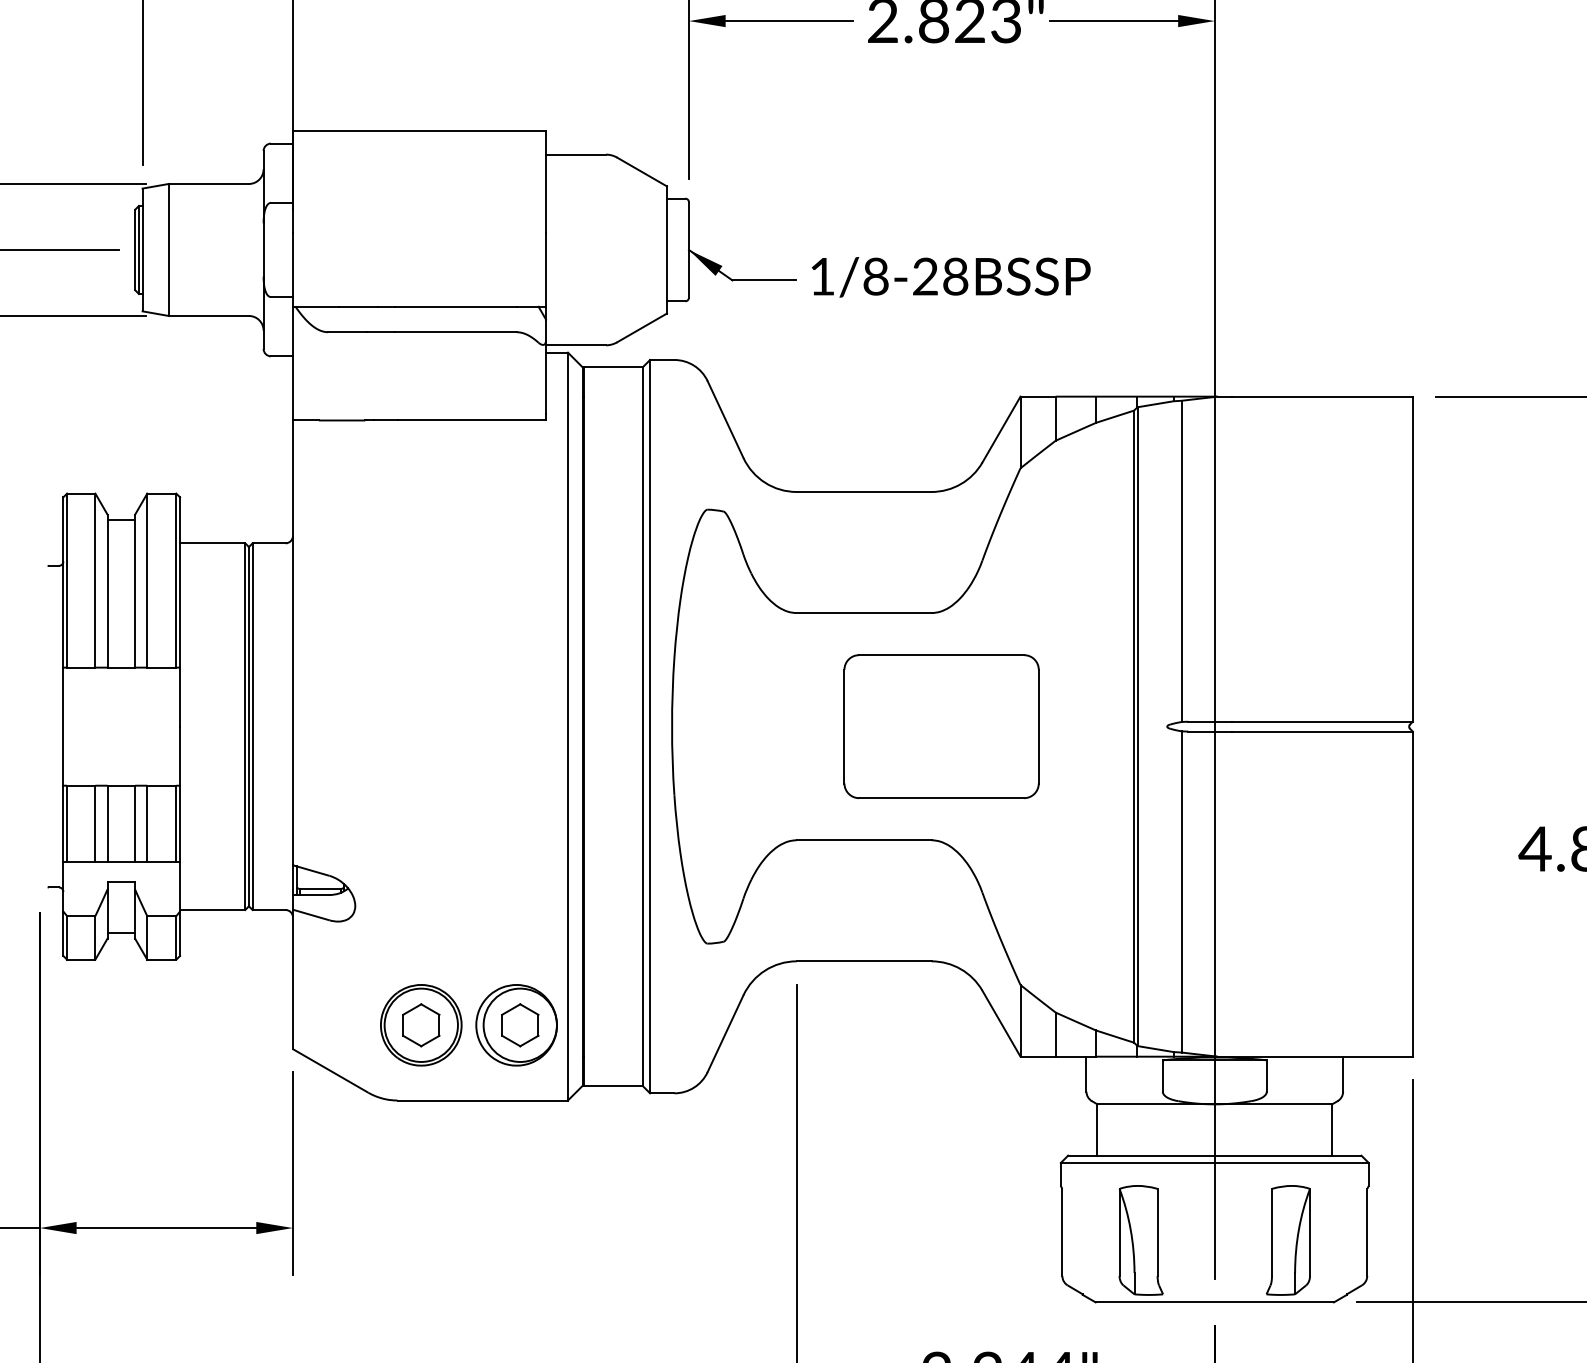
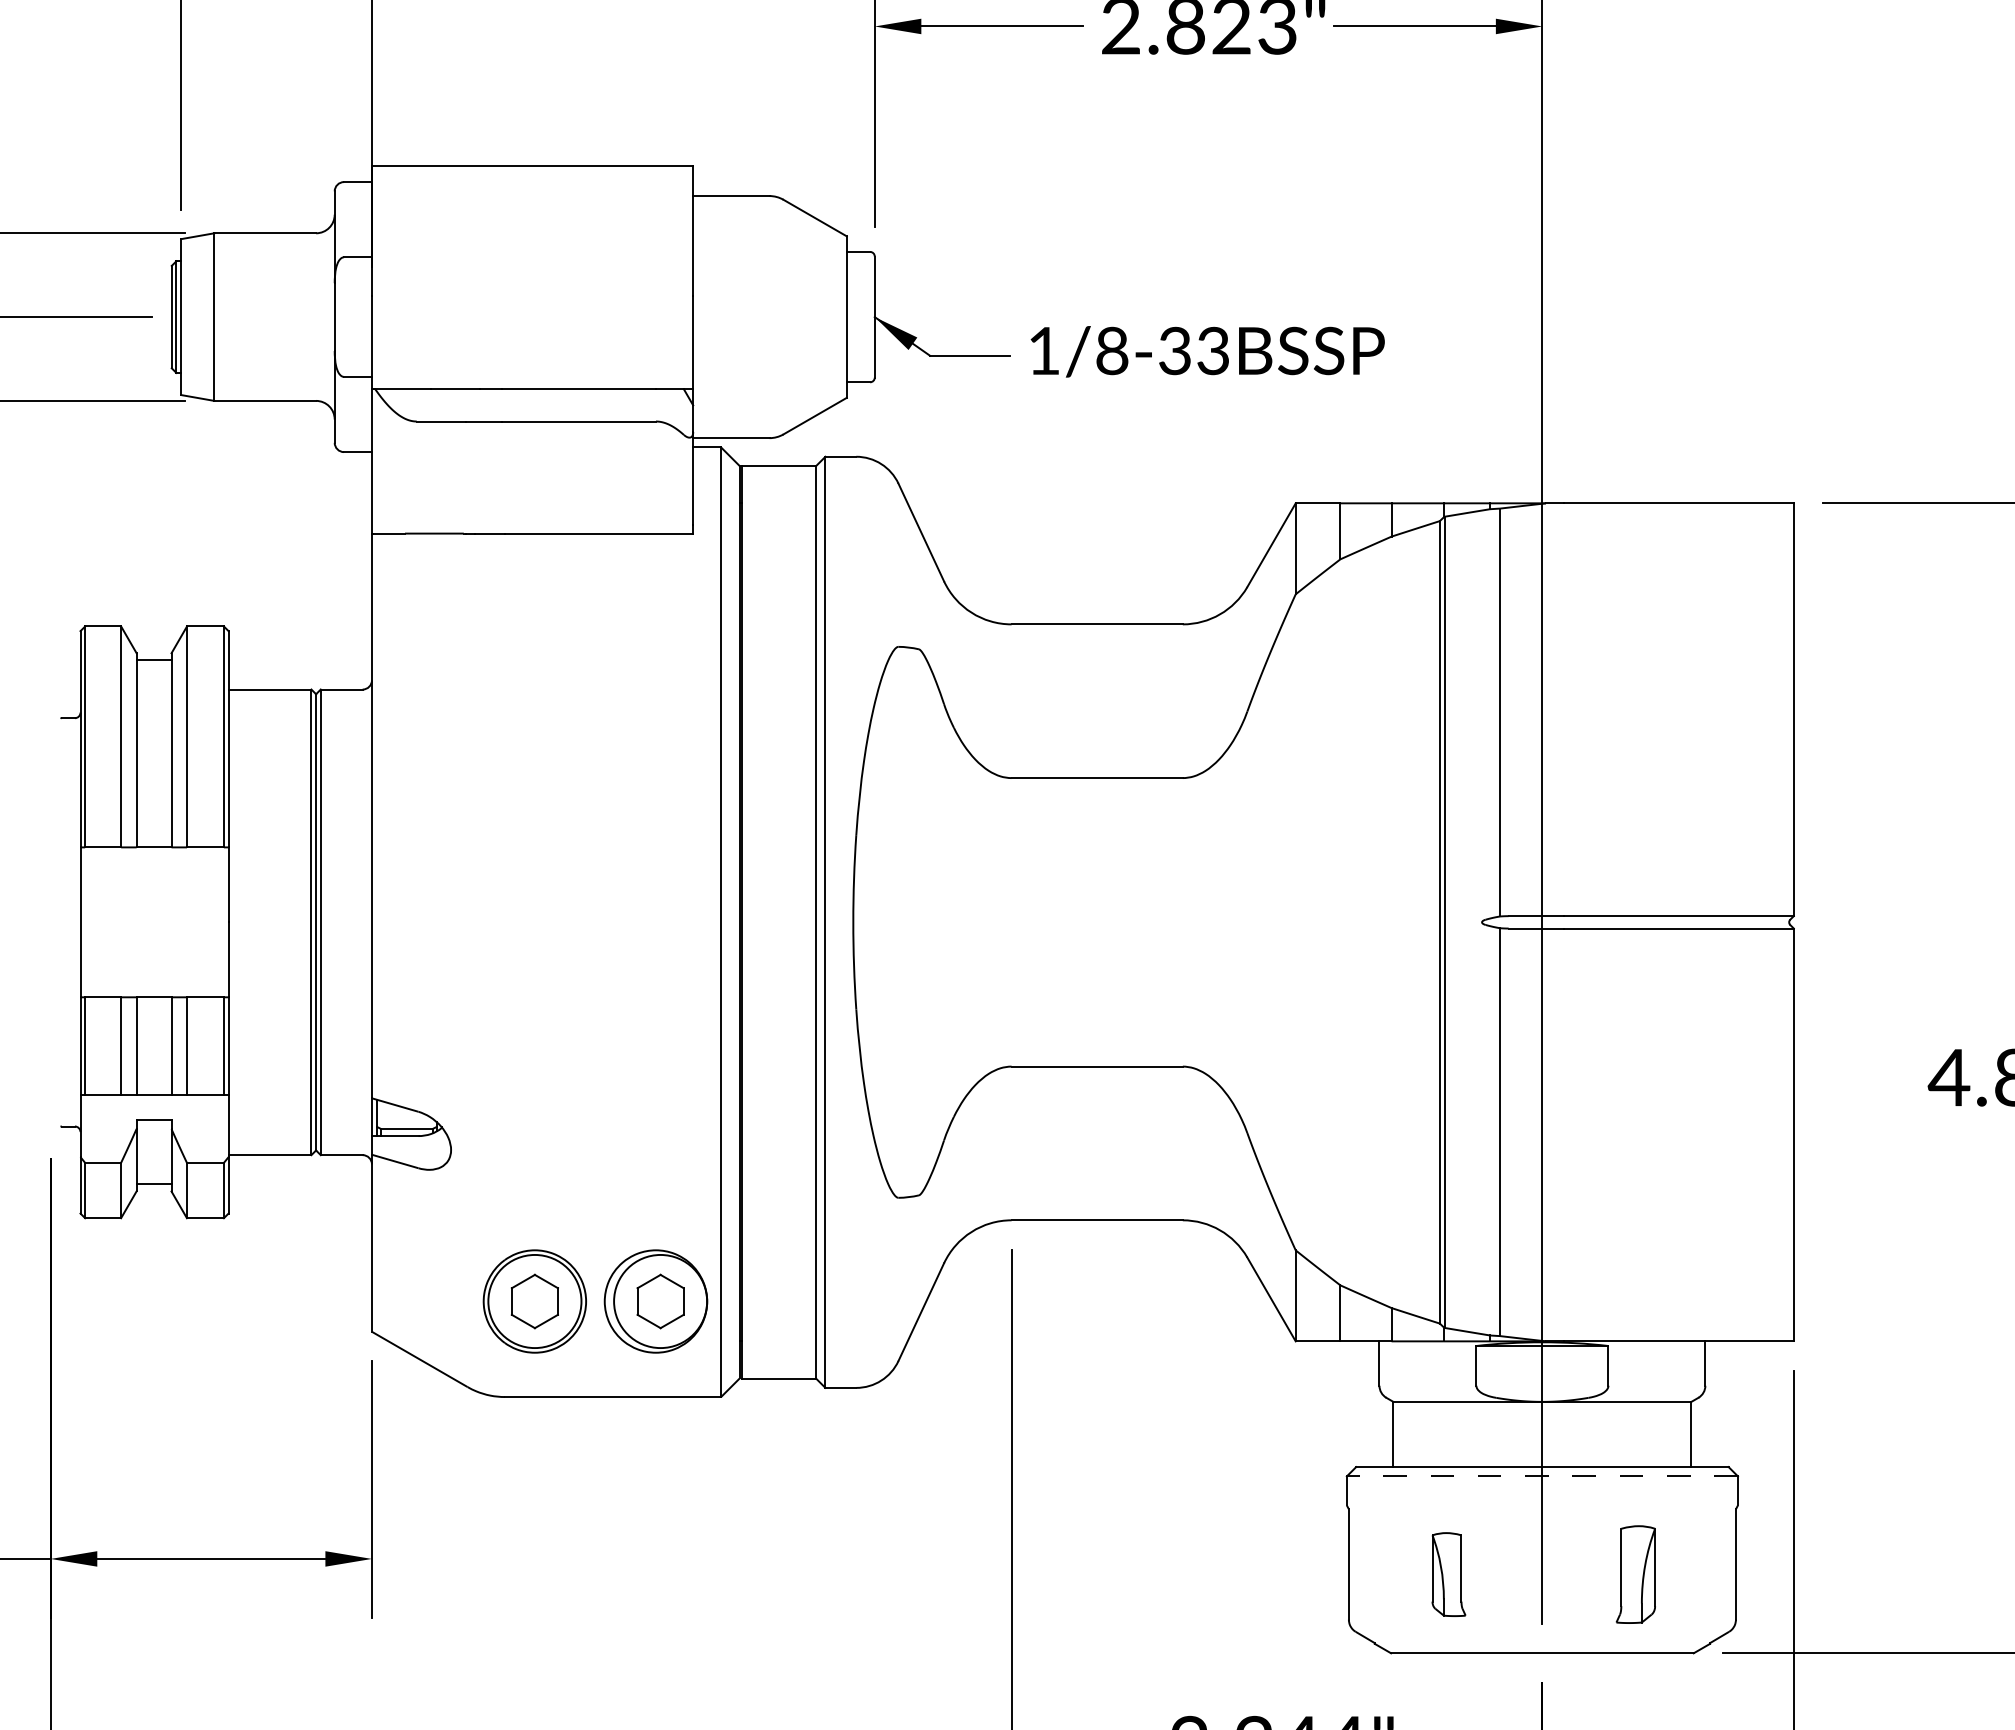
text: (940, 277) -> (1194, 351), 1/8-28 -> 1/8-33
part: (941, 725) -> (1195, 921), removed
line: (1214, 1163) -> (1542, 1476), solid -> dashed
part: (1140, 1240) -> (1448, 1574), size x0.6
part: (1288, 1240) -> (1635, 1574), size x0.7

